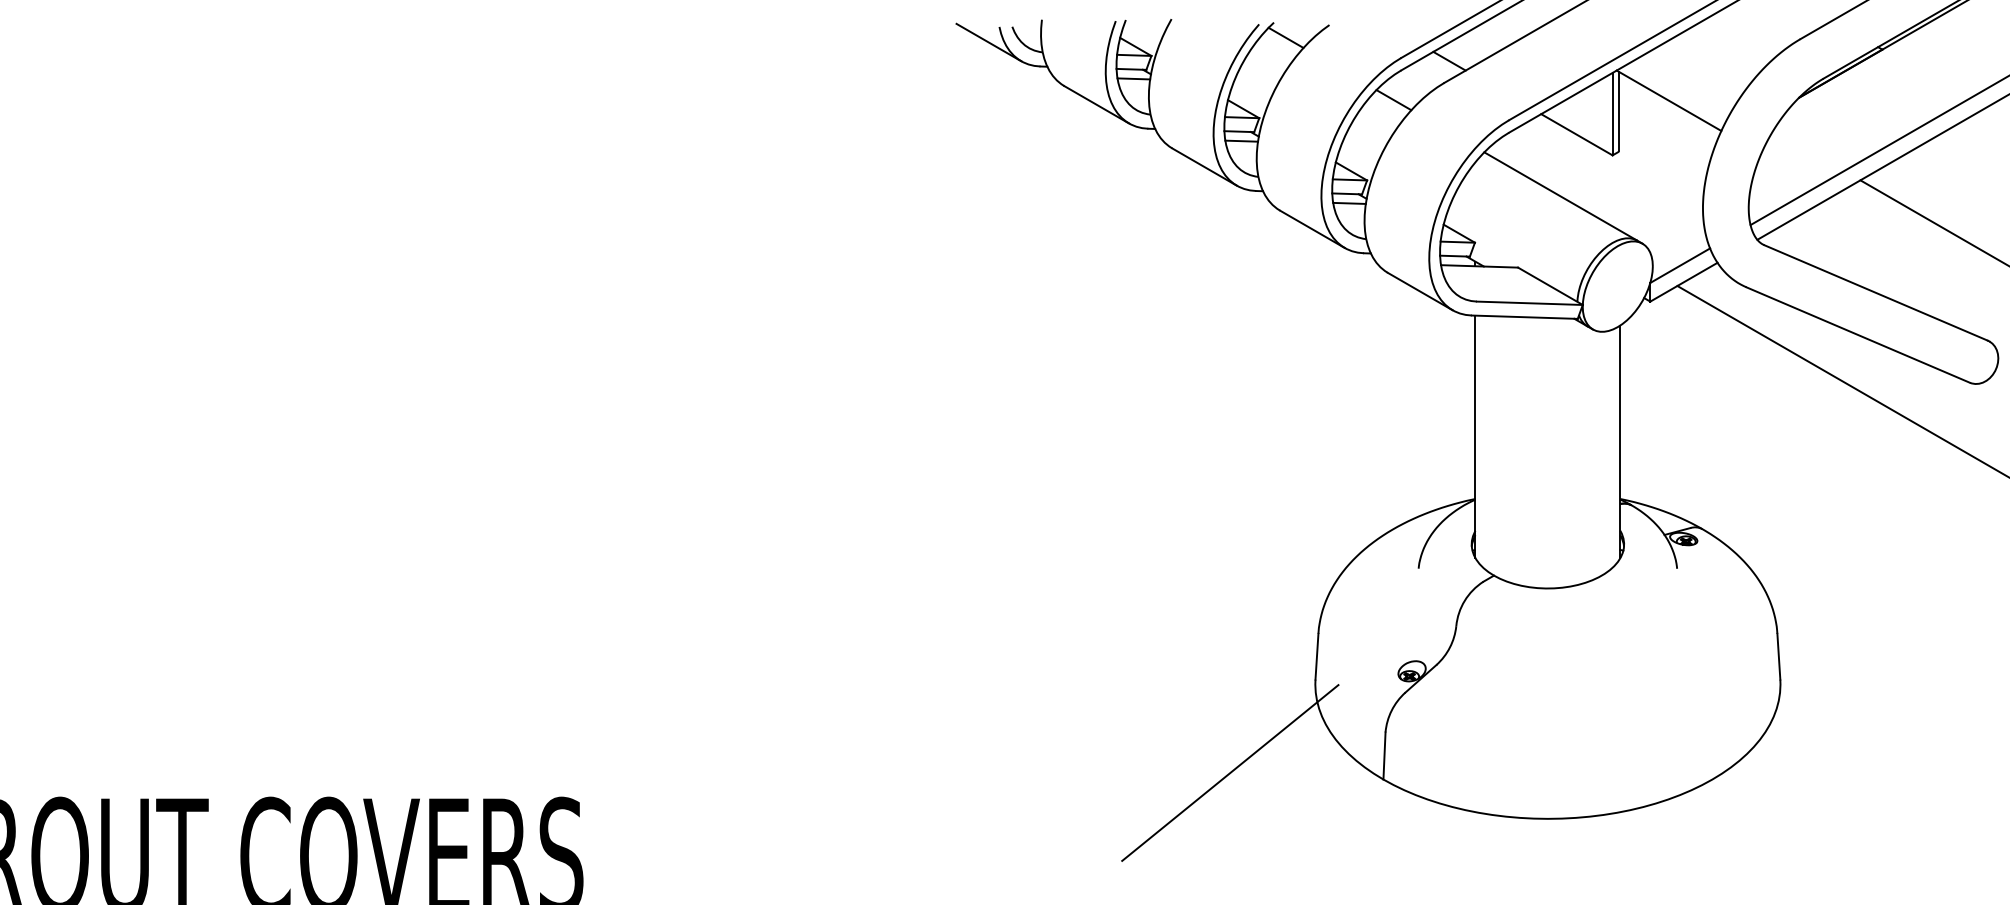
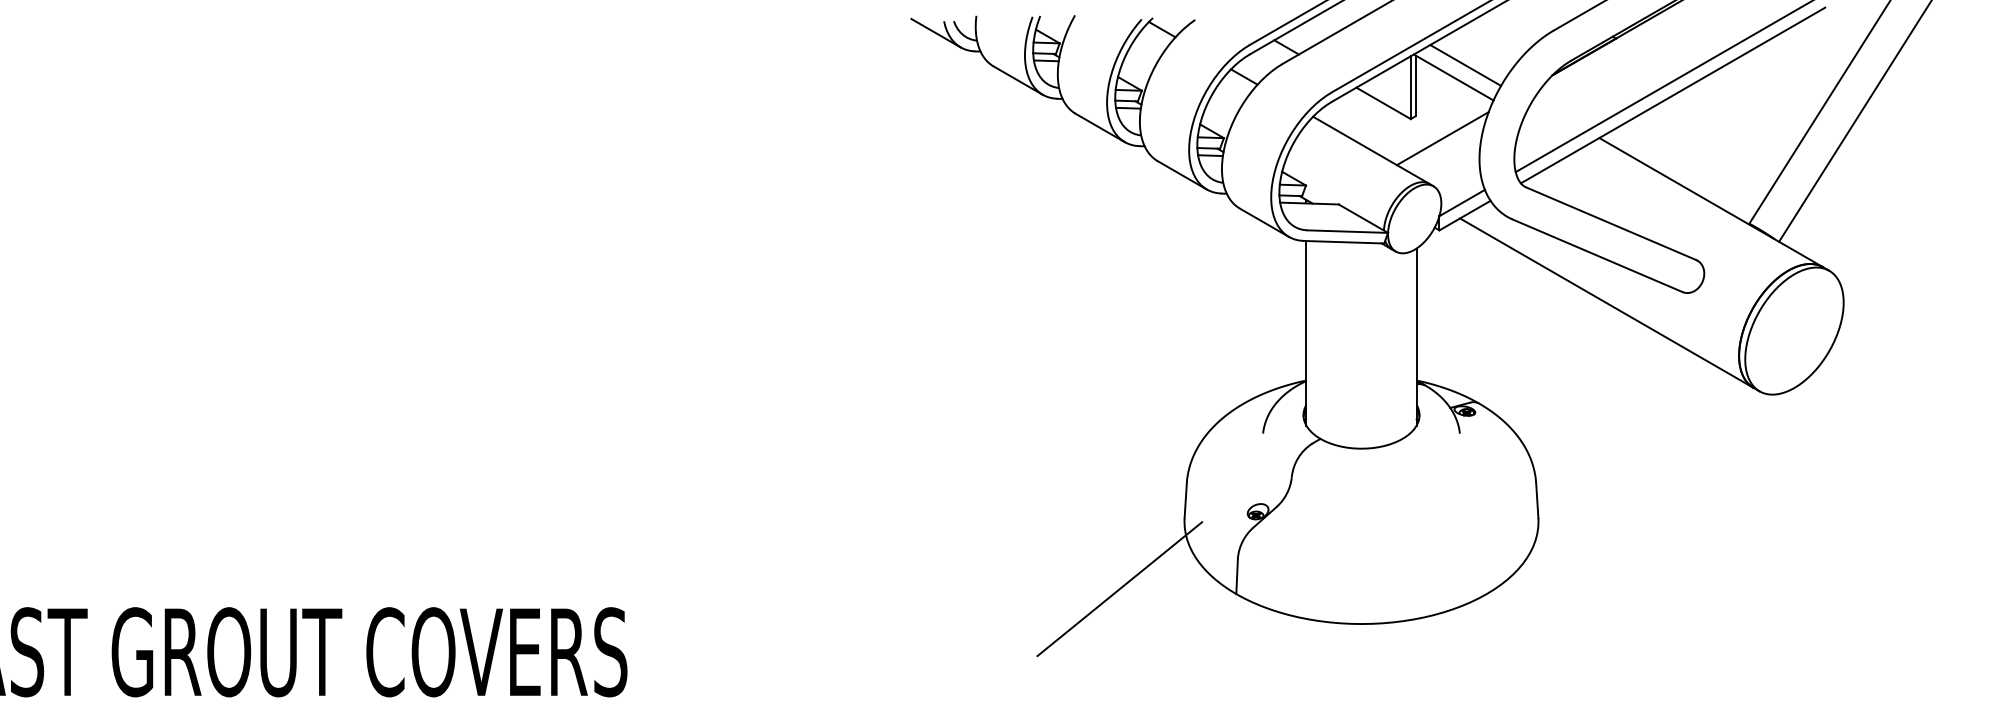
line: (1684, 85) -> (1465, 65), added
line: (1654, 180) -> (1442, 138), added

